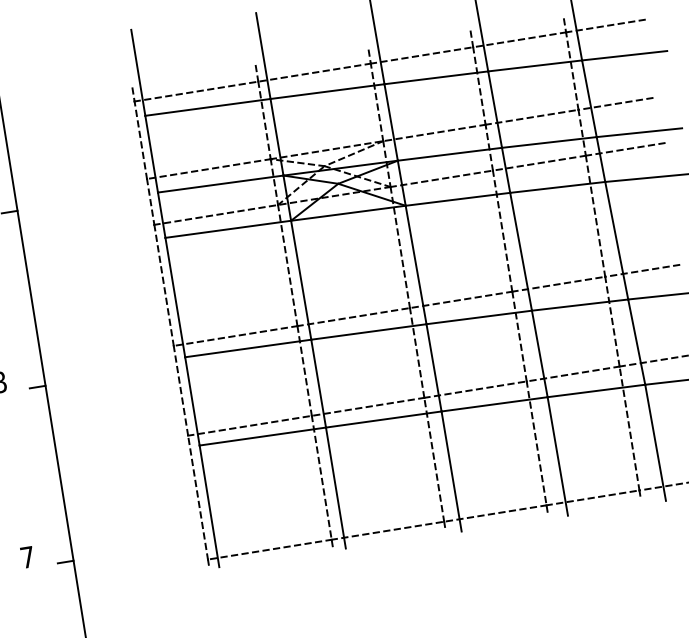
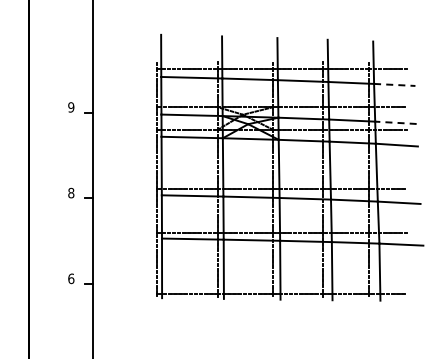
line: (623, 54) -> (394, 84), solid -> dashed
line: (638, 132) -> (395, 122), solid -> dashed
text: (27, 556) -> (71, 278), 7 -> 6

